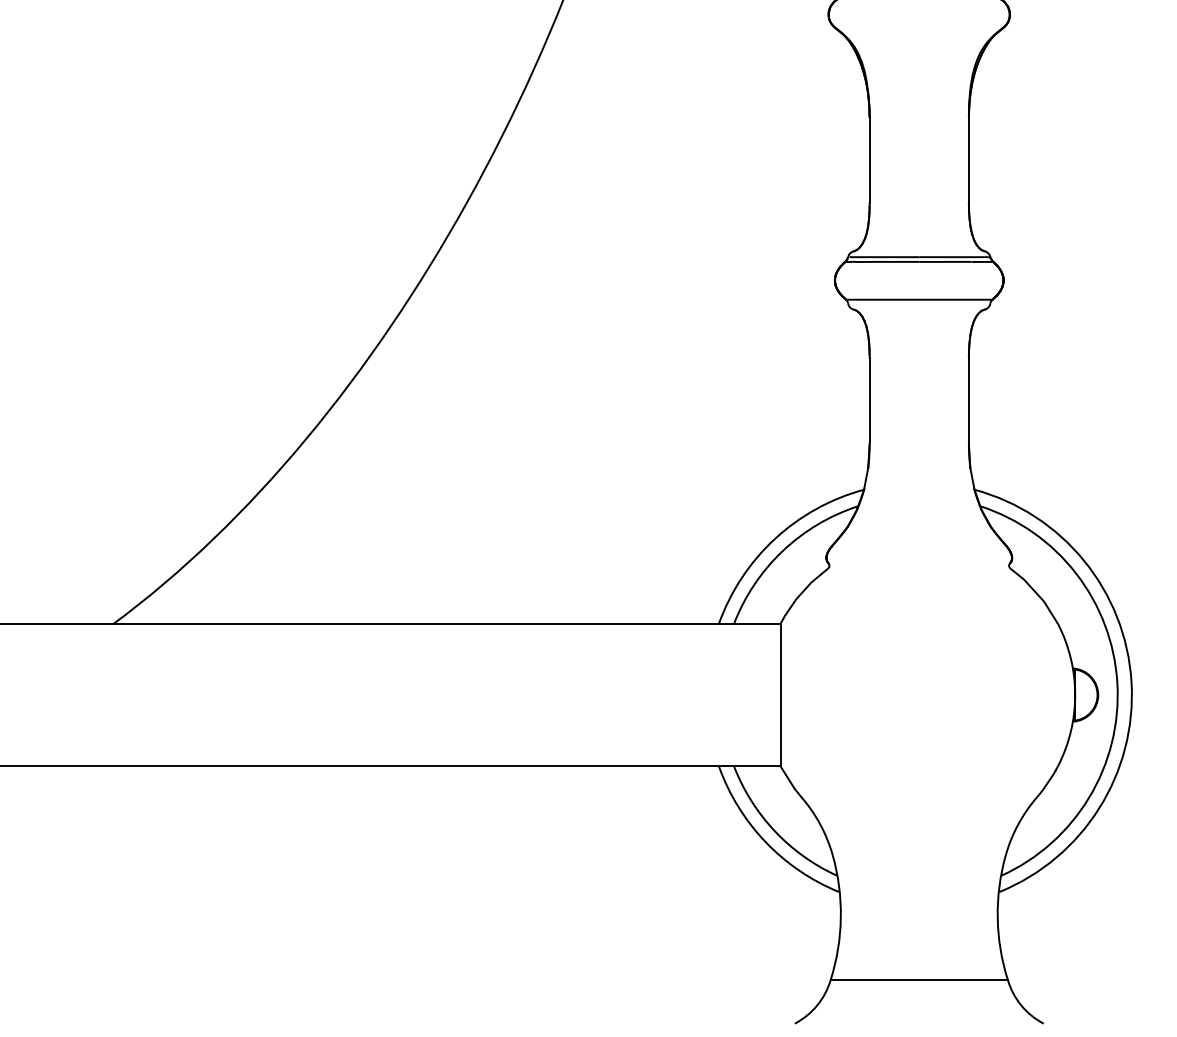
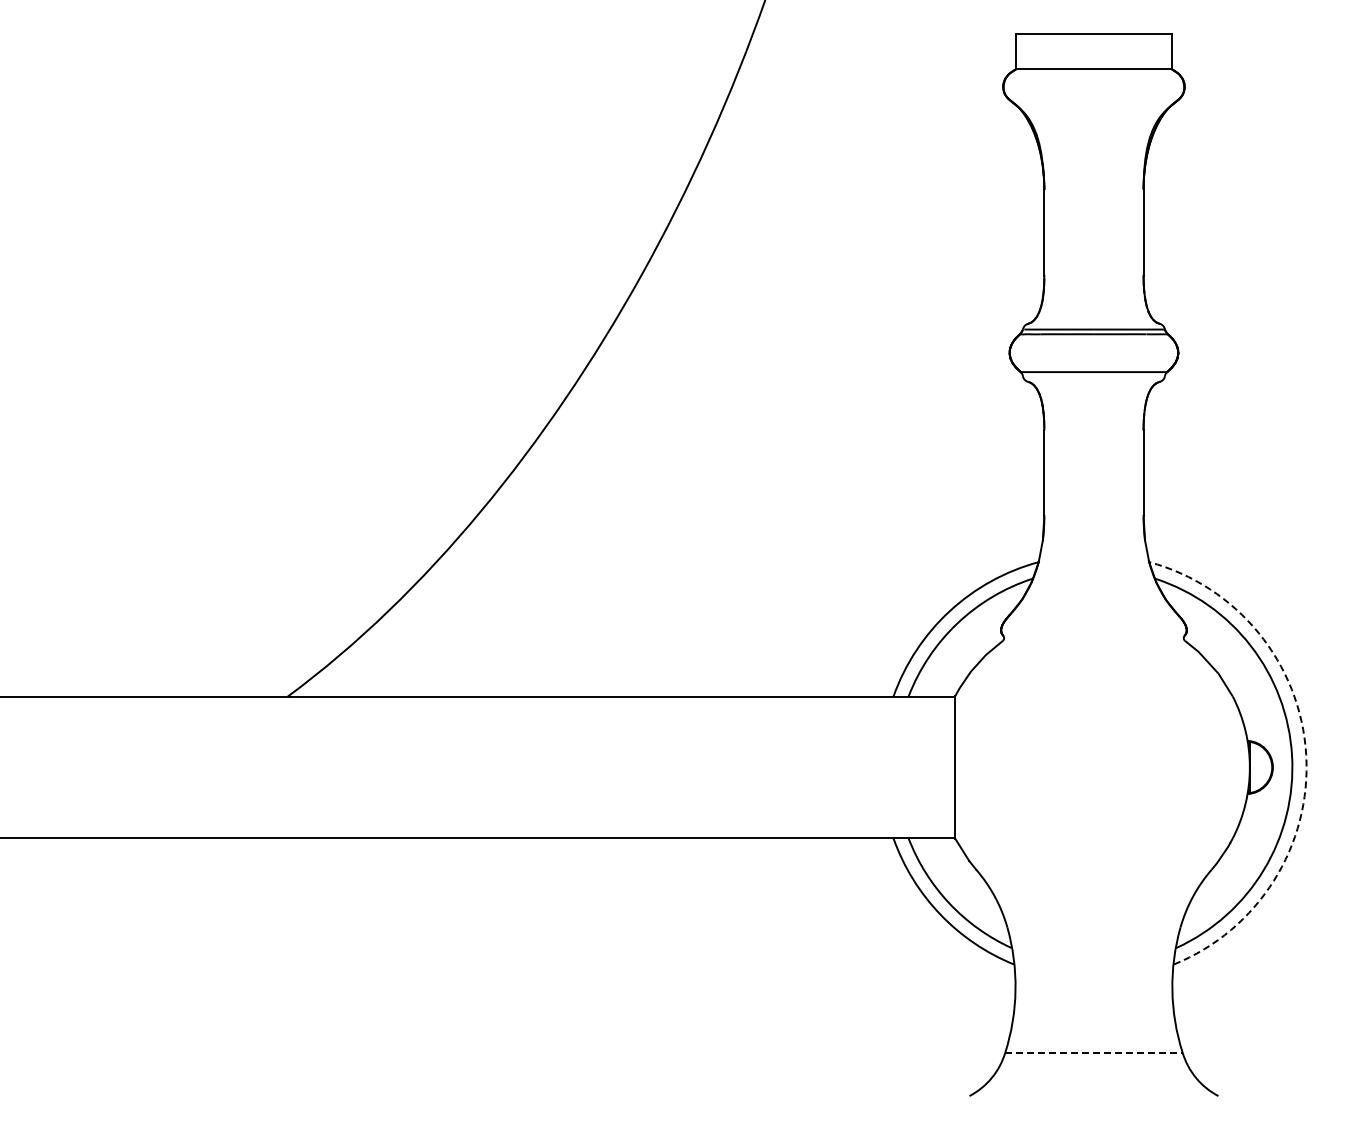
arc: (1131, 682) -> (1306, 754), solid -> dashed
line: (918, 980) -> (1093, 1052), solid -> dashed

